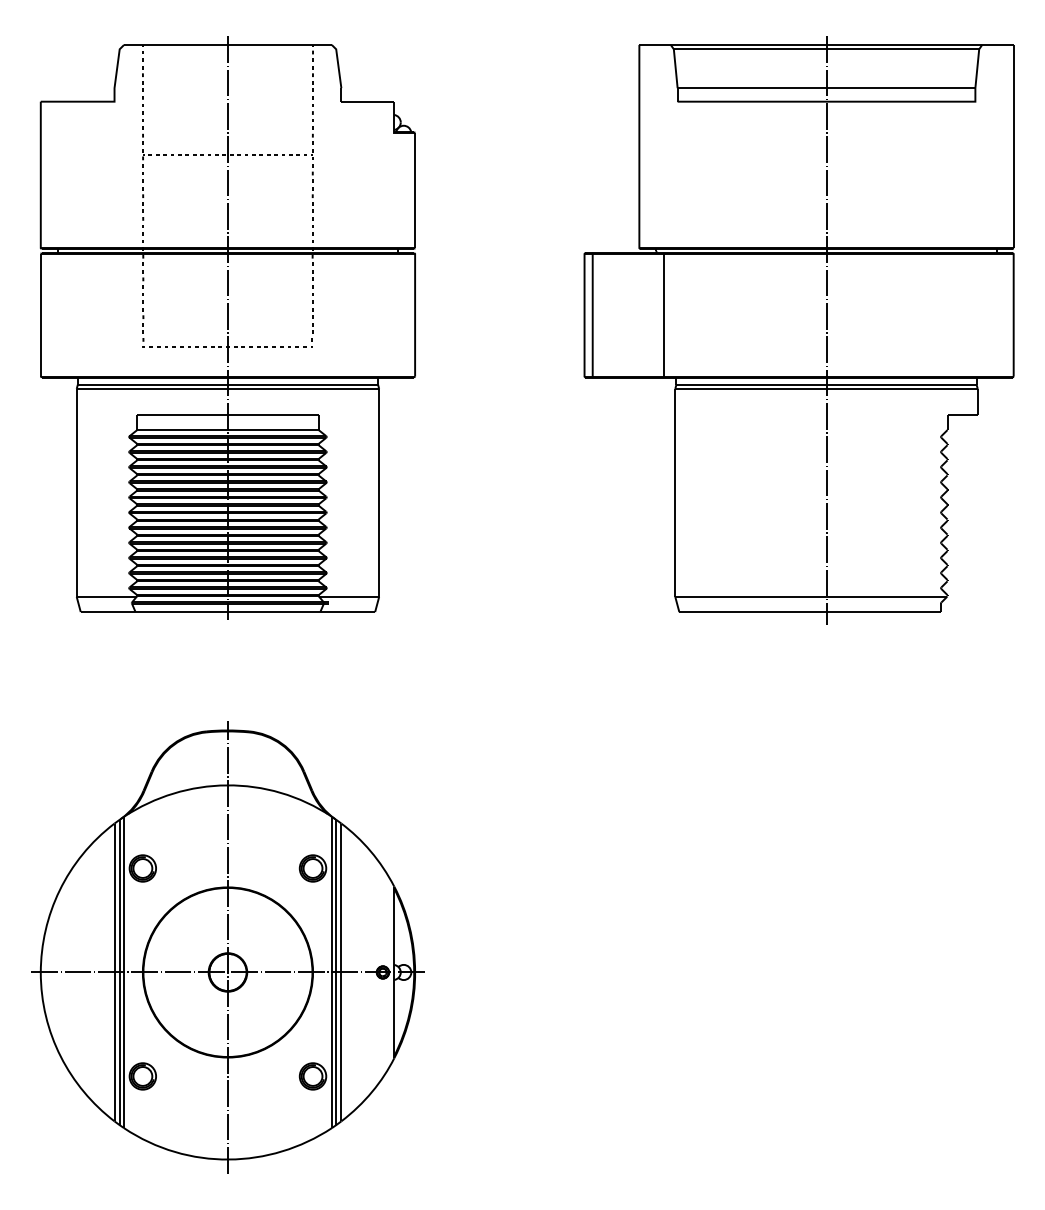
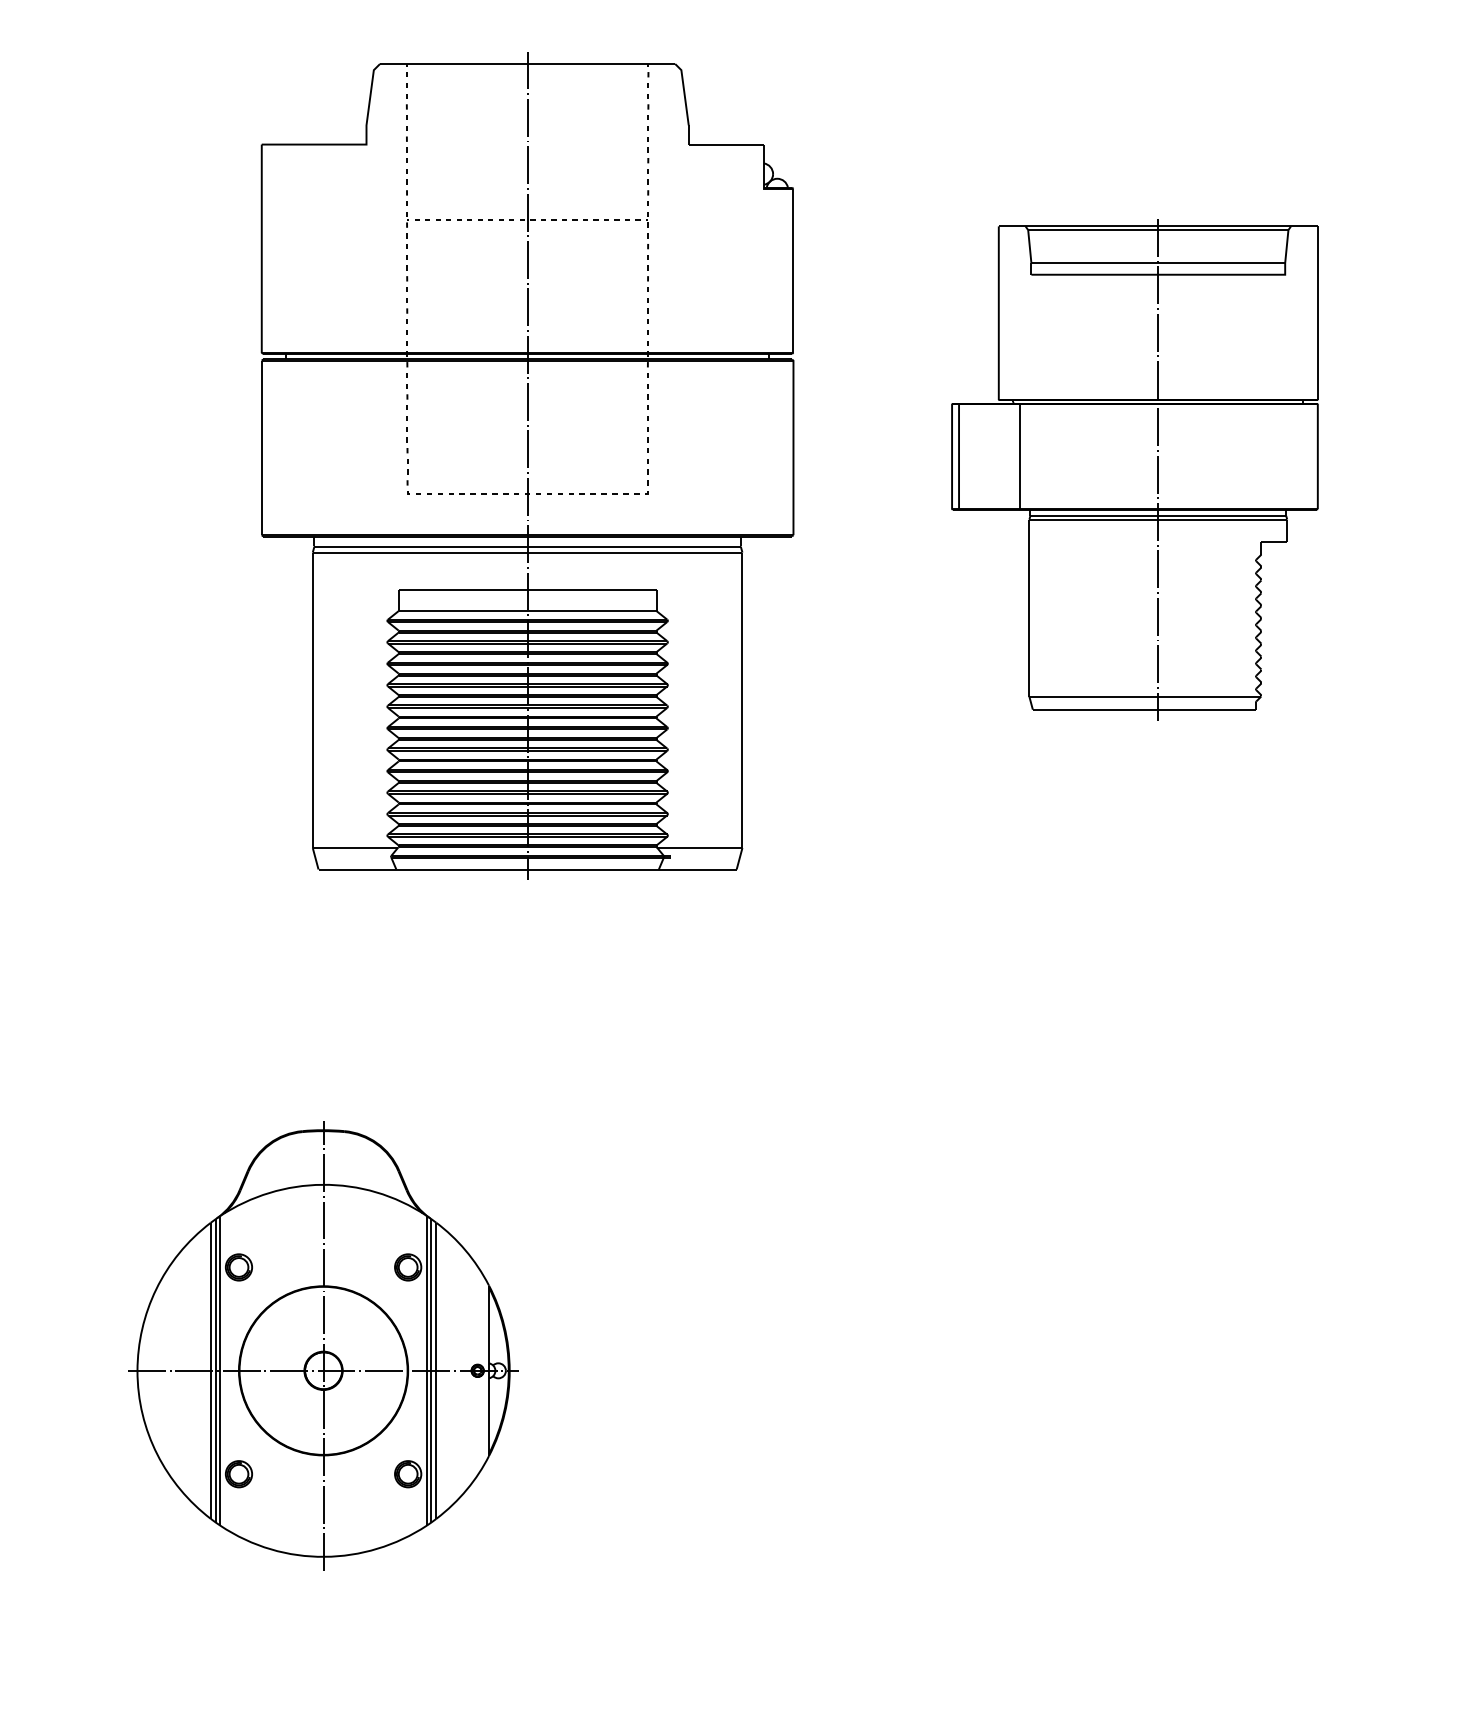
part: (227, 327) -> (527, 465), moved
part: (798, 330) -> (1134, 469), size x0.6
part: (227, 947) -> (323, 1345), size x0.7

